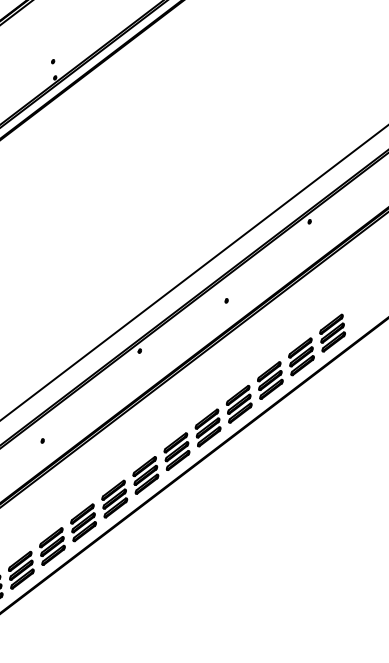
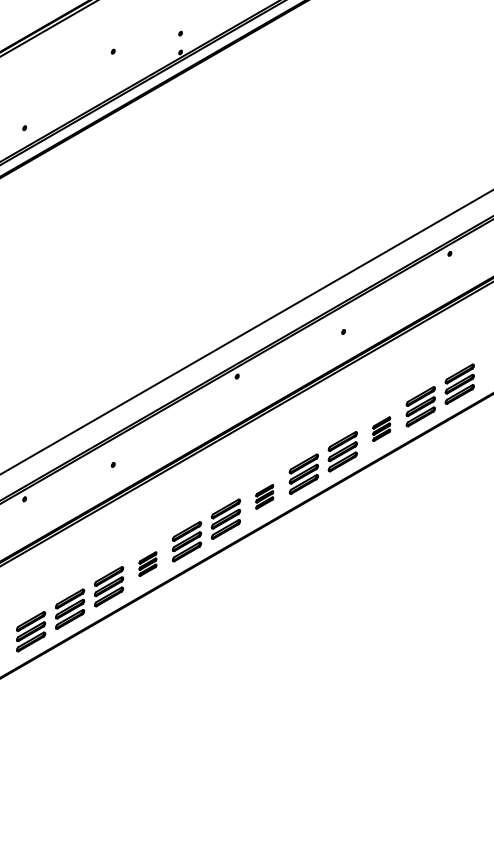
part: (269, 379) -> (381, 428), size x0.6
part: (176, 451) -> (264, 496), size x0.6
part: (83, 522) -> (147, 563), size x0.6

